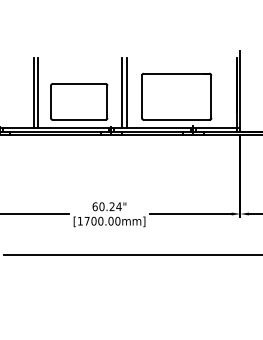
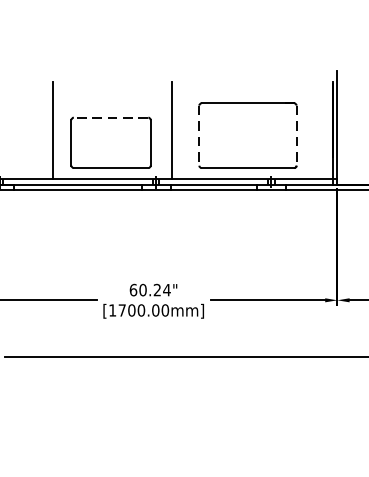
line: (79, 83) -> (111, 117), solid -> dashed
line: (33, 92) -> (46, 129), removed
line: (126, 92) -> (177, 129), removed
line: (142, 97) -> (199, 136), solid -> dashed
line: (211, 97) -> (296, 136), solid -> dashed

